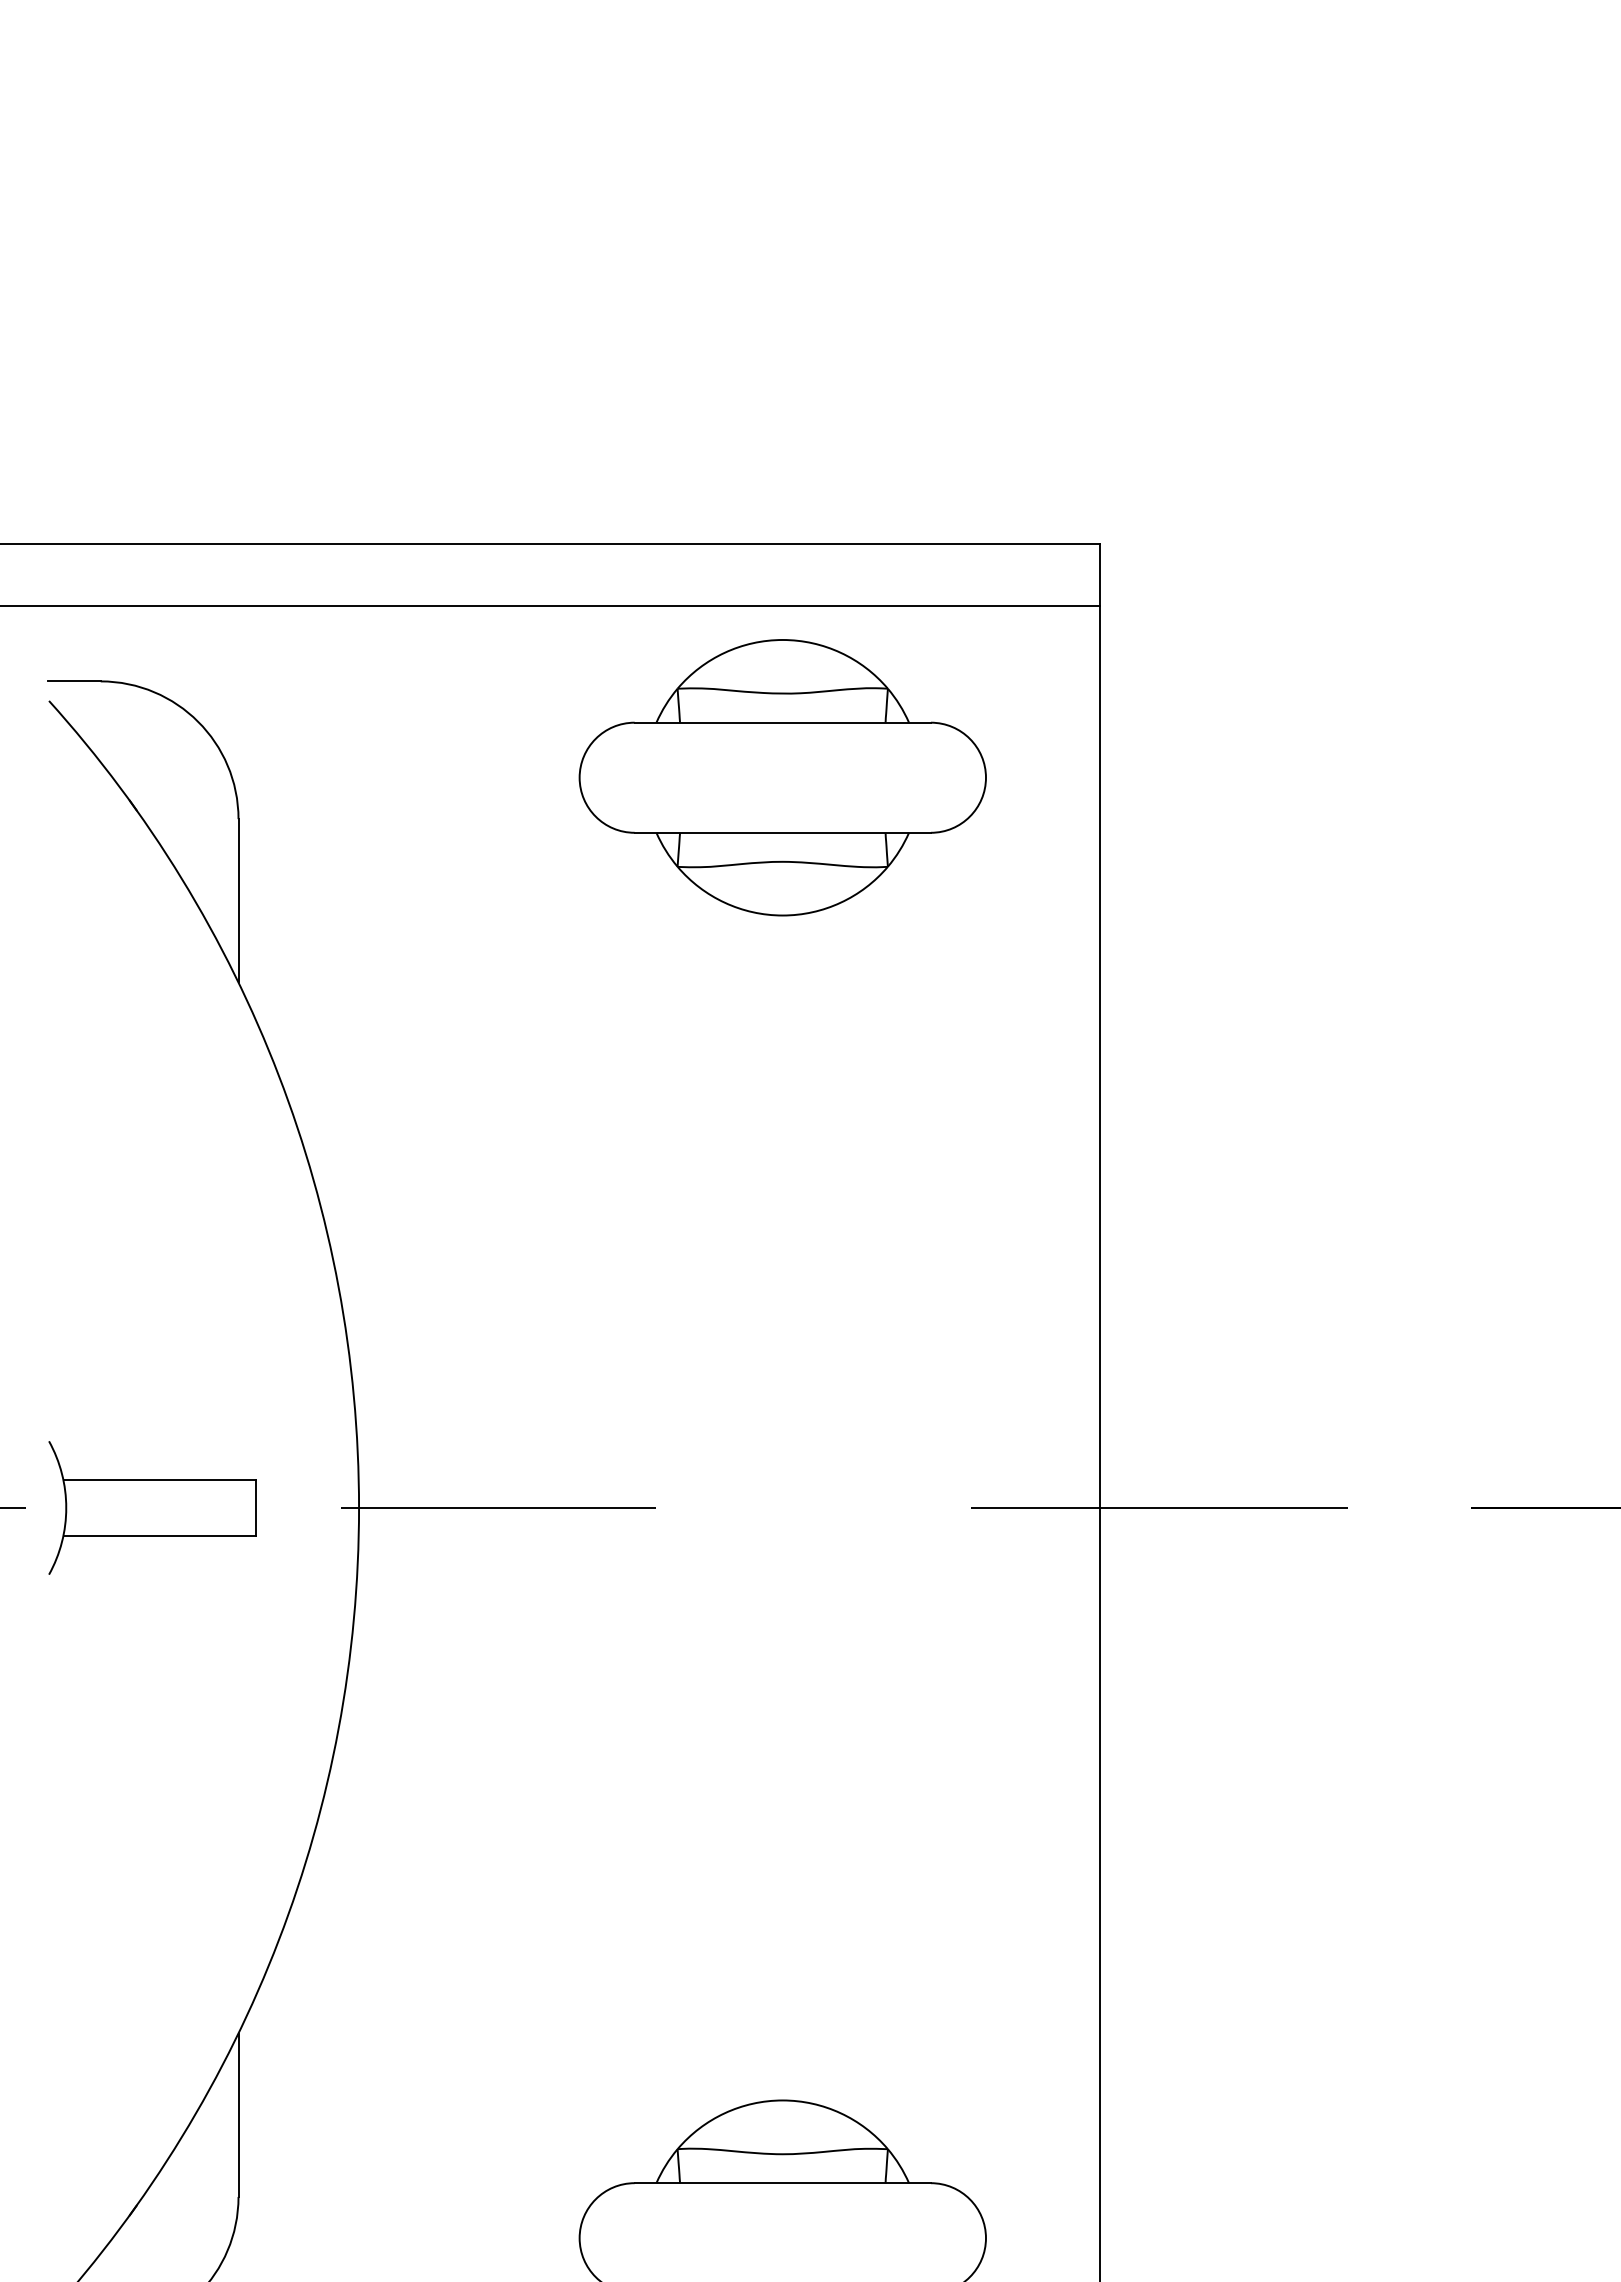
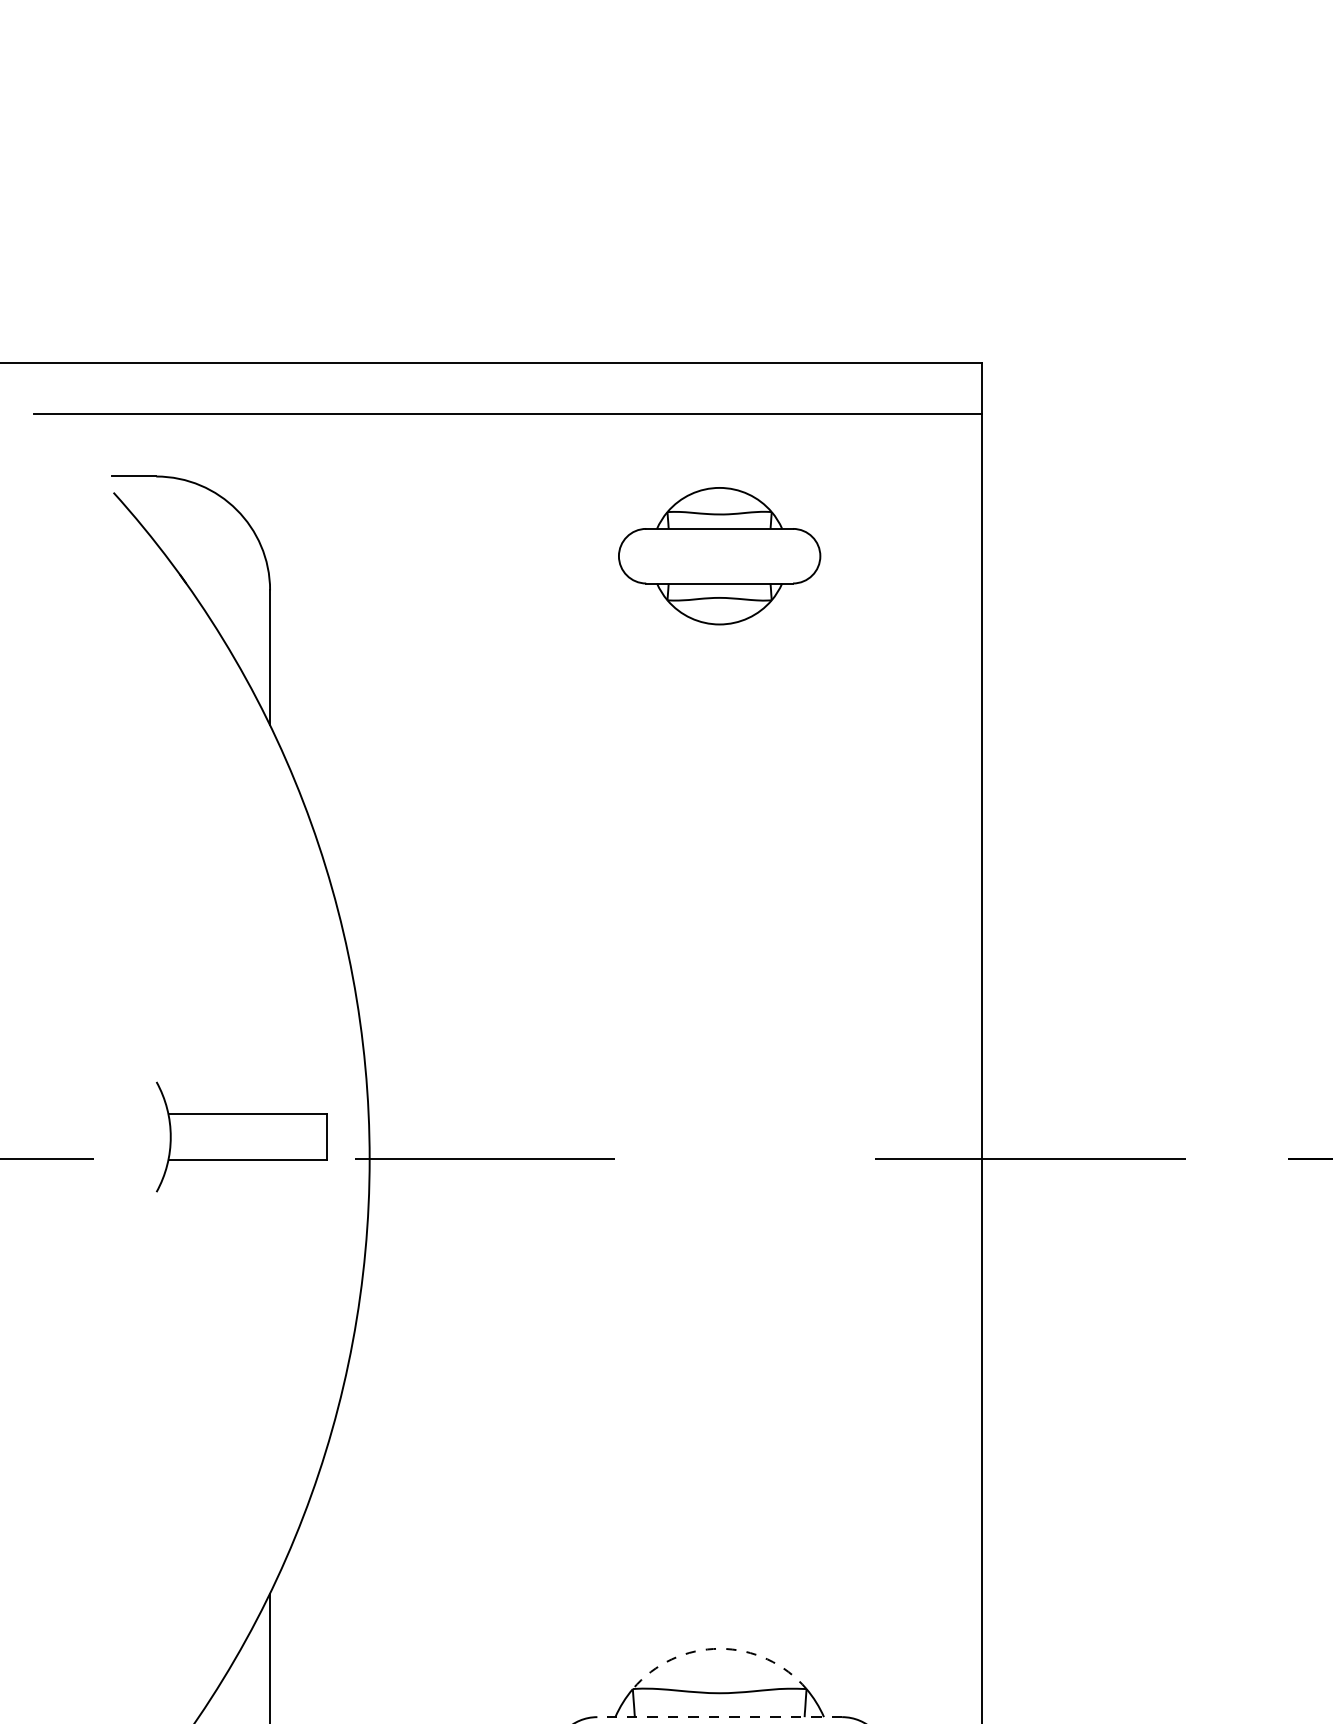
part: (782, 777) -> (719, 555), size x0.6
part: (152, 1507) -> (242, 1136), moved
arc: (782, 2100) -> (719, 1648), solid -> dashed
line: (782, 2183) -> (719, 1717), solid -> dashed

